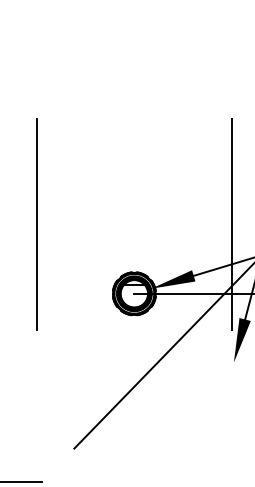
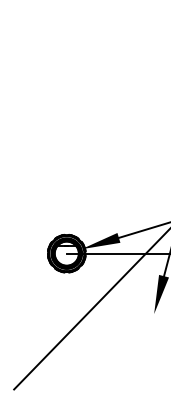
line: (231, 224) -> (152, 192), removed

